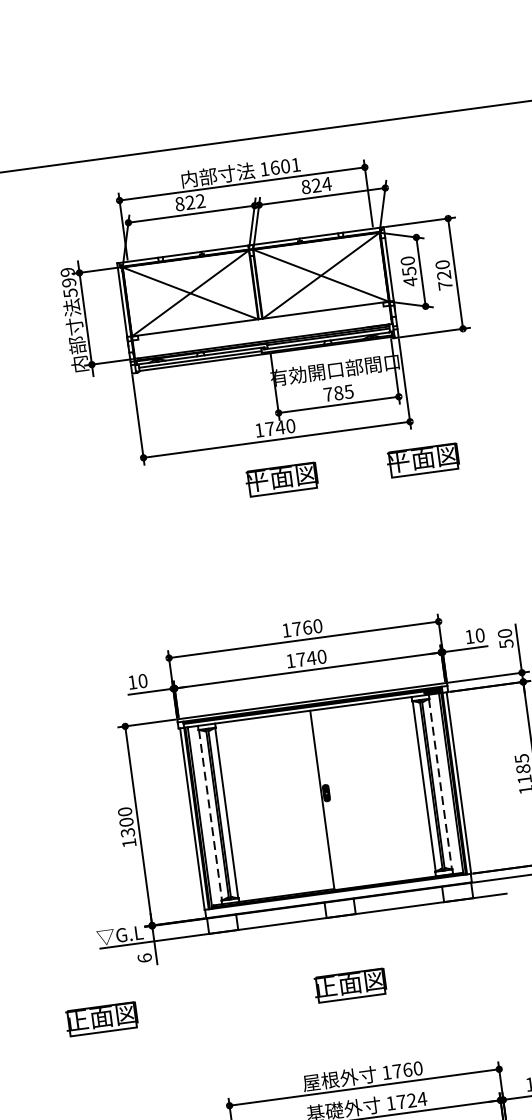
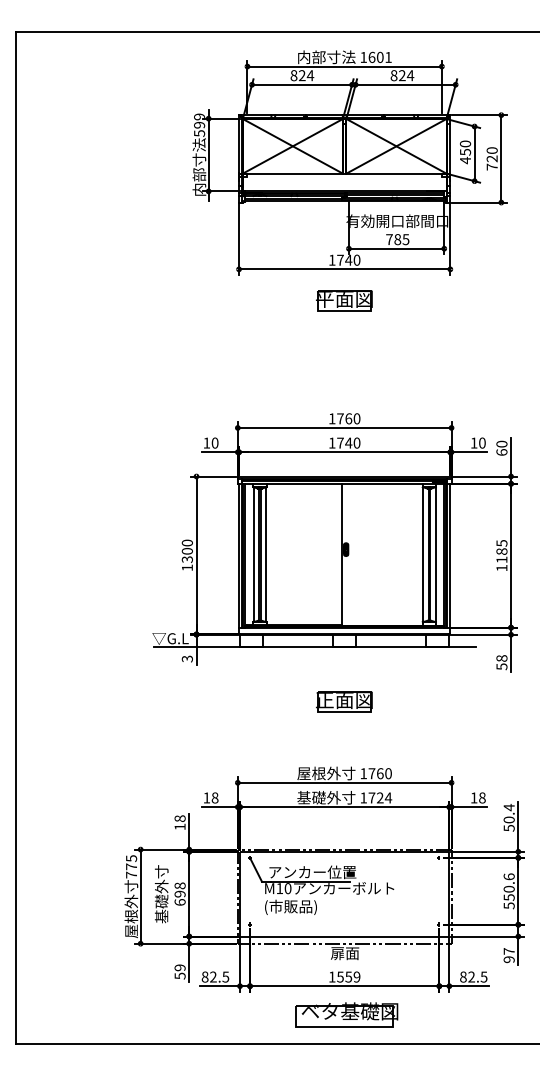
text: (200, 201) -> (310, 75), 822 -> 824
part: (423, 459) -> (456, 300), removed
text: (505, 644) -> (501, 452), 50 -> 60
line: (440, 783) -> (435, 554), dashed -> solid
line: (210, 815) -> (253, 554), dashed -> solid
text: (143, 957) -> (186, 658), 6 -> 3
part: (101, 1018) -> (147, 701), removed

